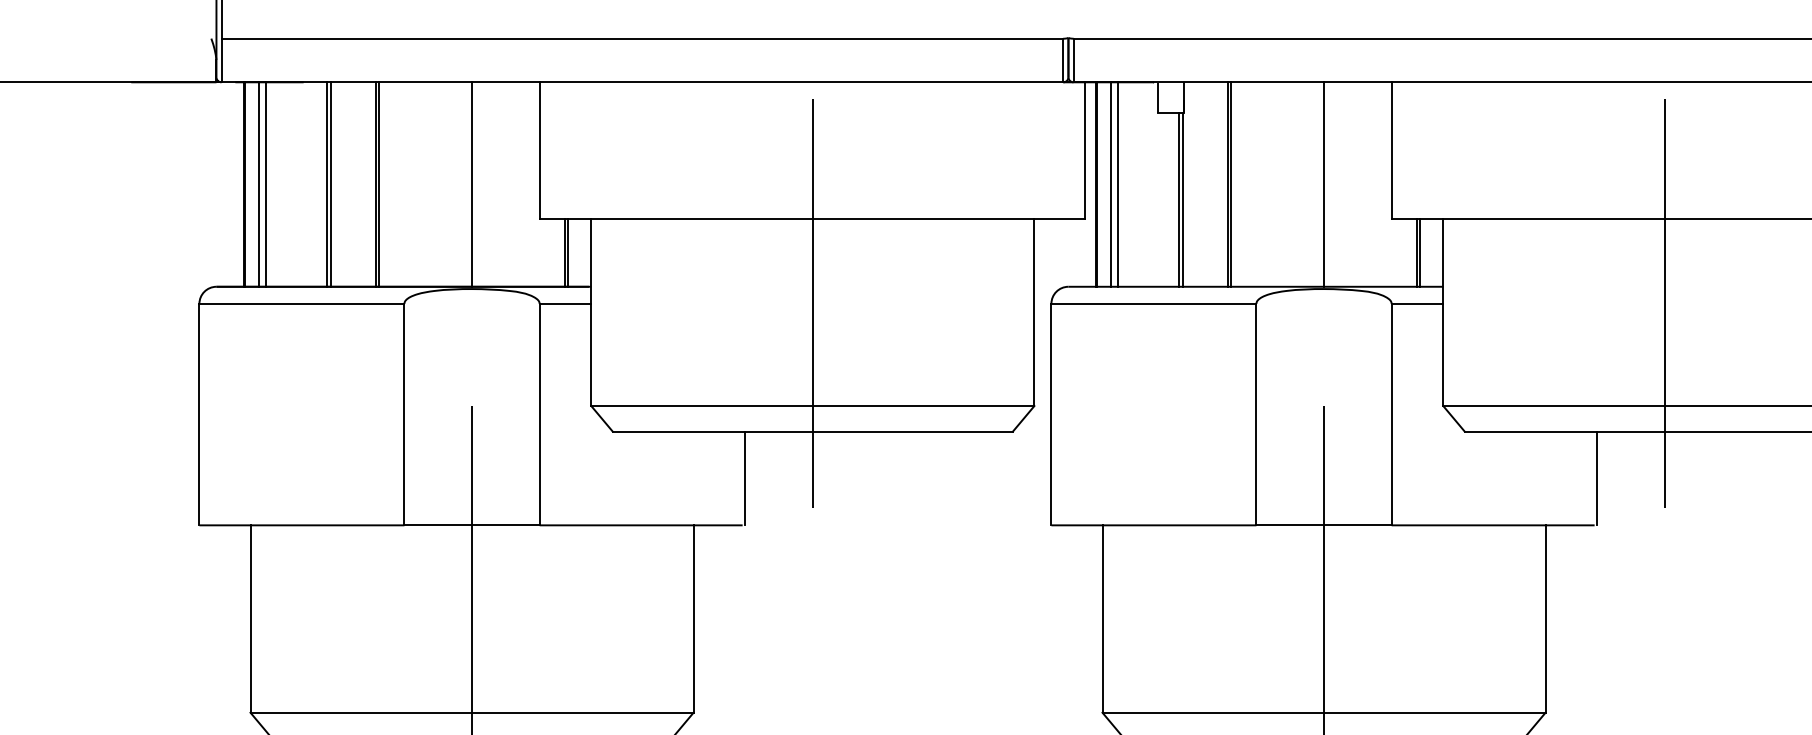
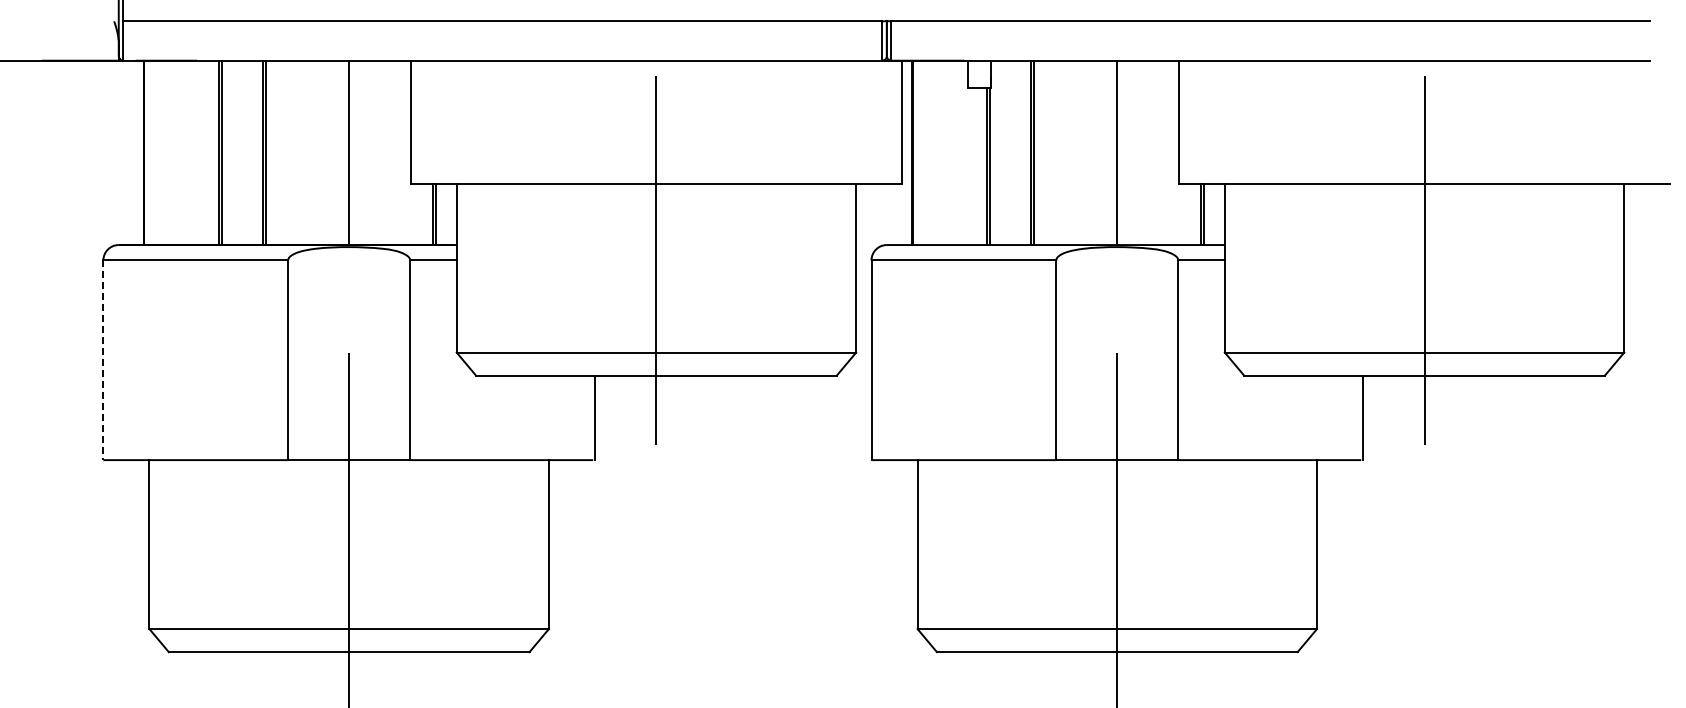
line: (258, 184) -> (156, 152), removed
line: (266, 184) -> (163, 152), removed
line: (1110, 184) -> (924, 152), removed
line: (1117, 184) -> (931, 152), removed
line: (199, 414) -> (103, 360), solid -> dashed

